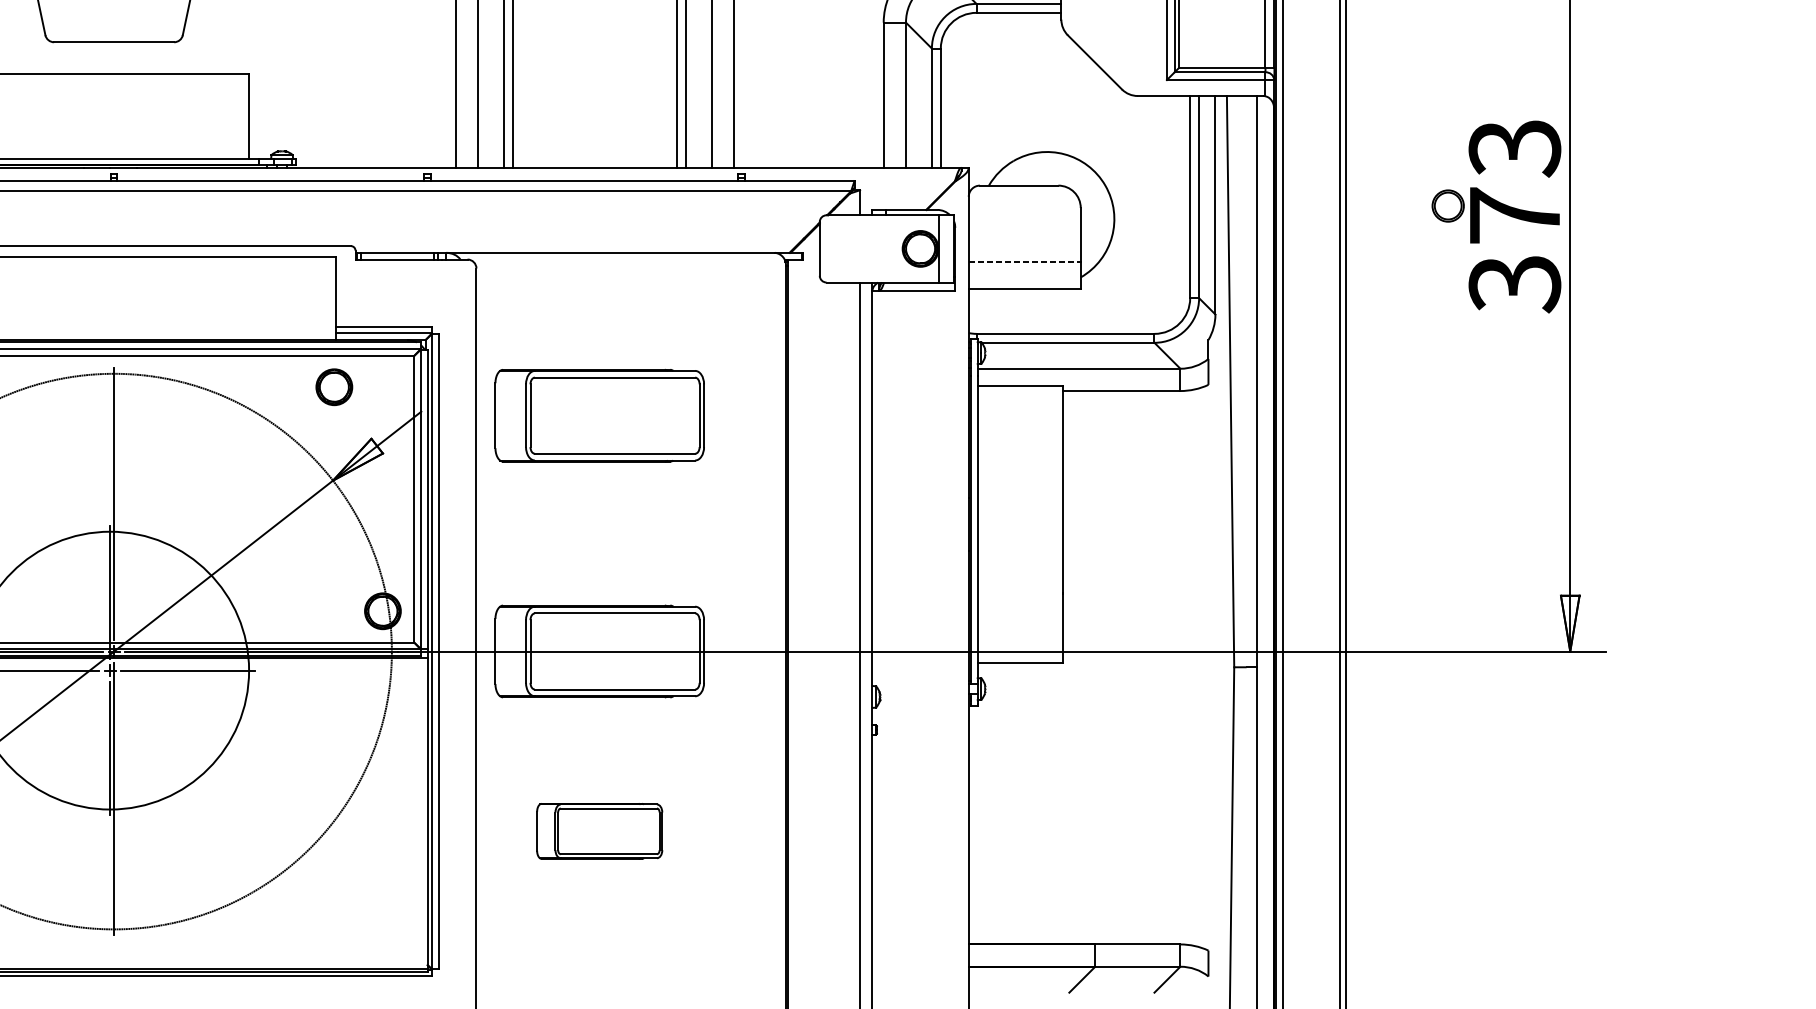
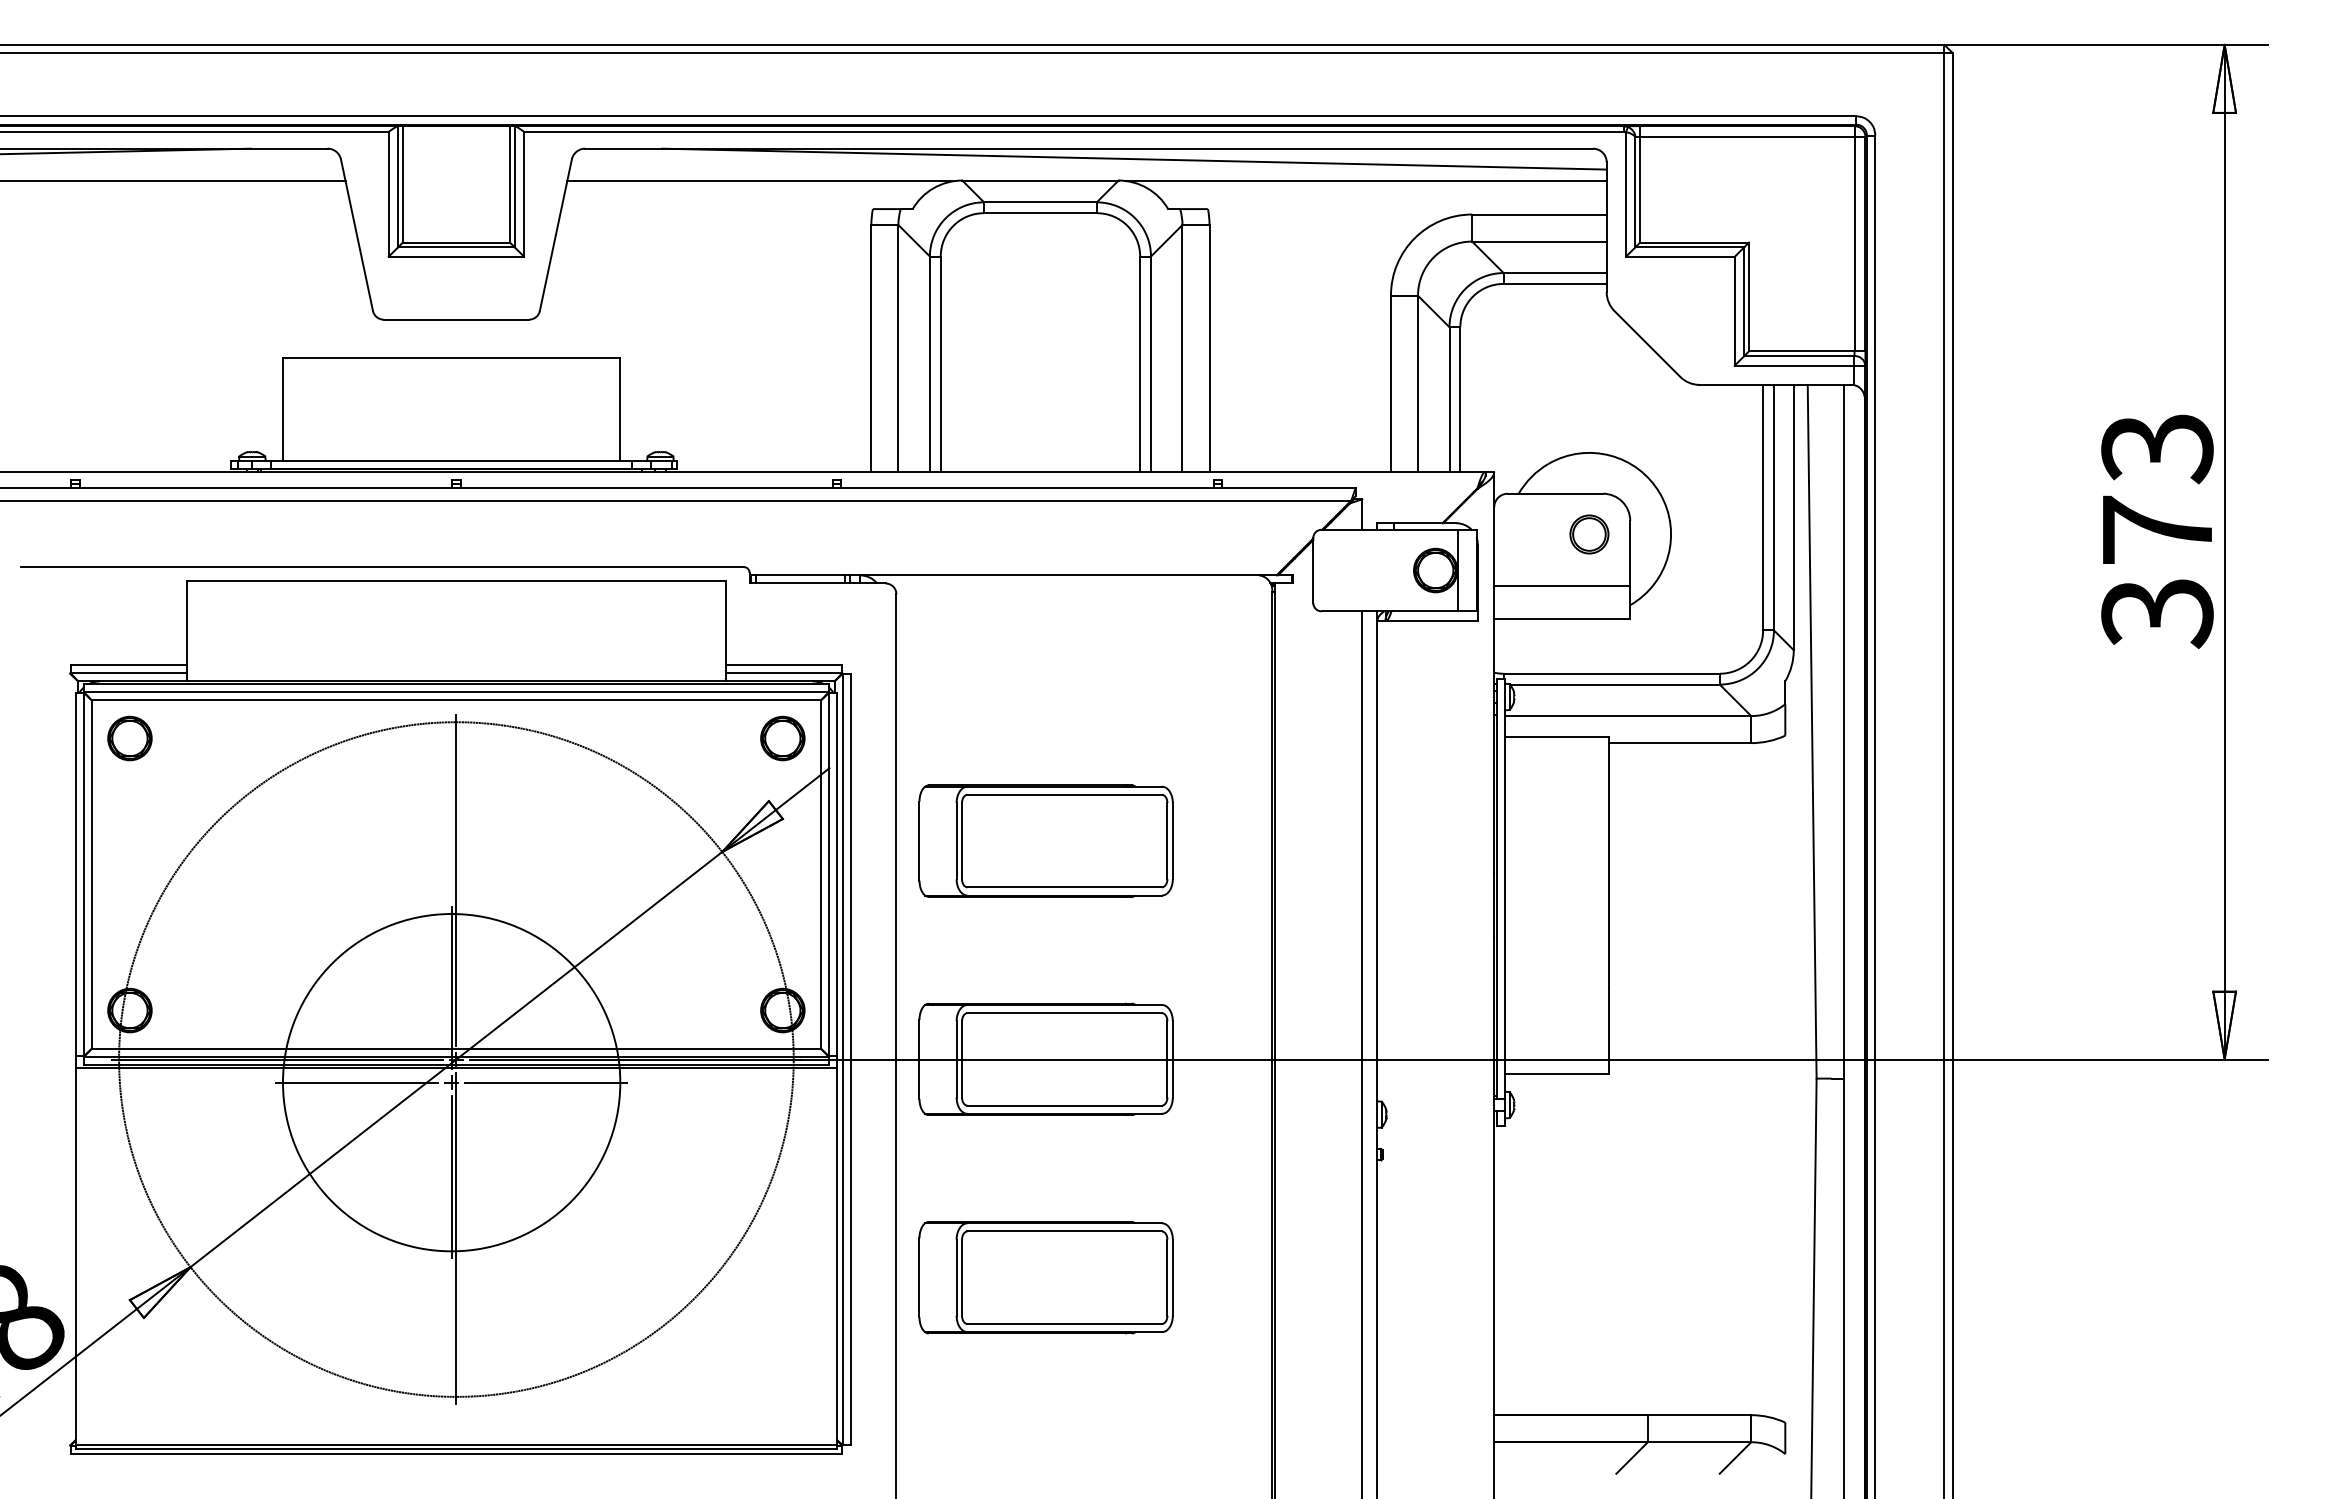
part: (1448, 206) -> (1589, 534), moved
line: (1024, 262) -> (1562, 586), dashed -> solid
part: (334, 387) -> (782, 738), moved
part: (599, 415) -> (1045, 840), moved
part: (599, 831) -> (1045, 1277), size x1.67

